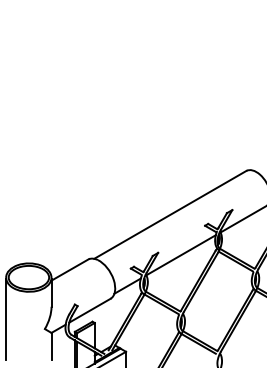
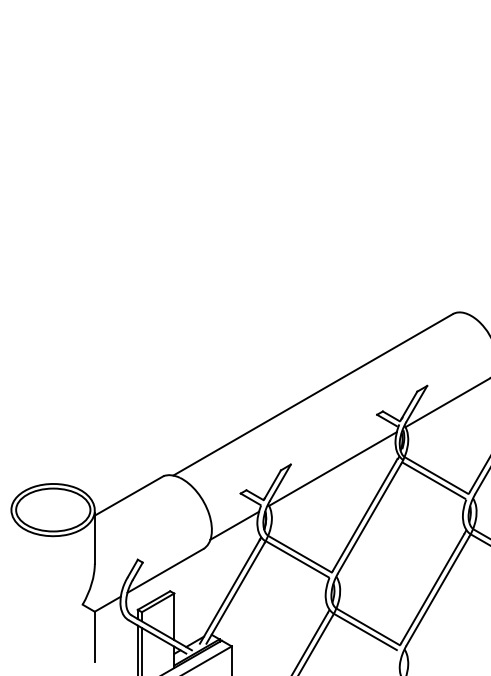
line: (6, 319) -> (12, 587), removed

